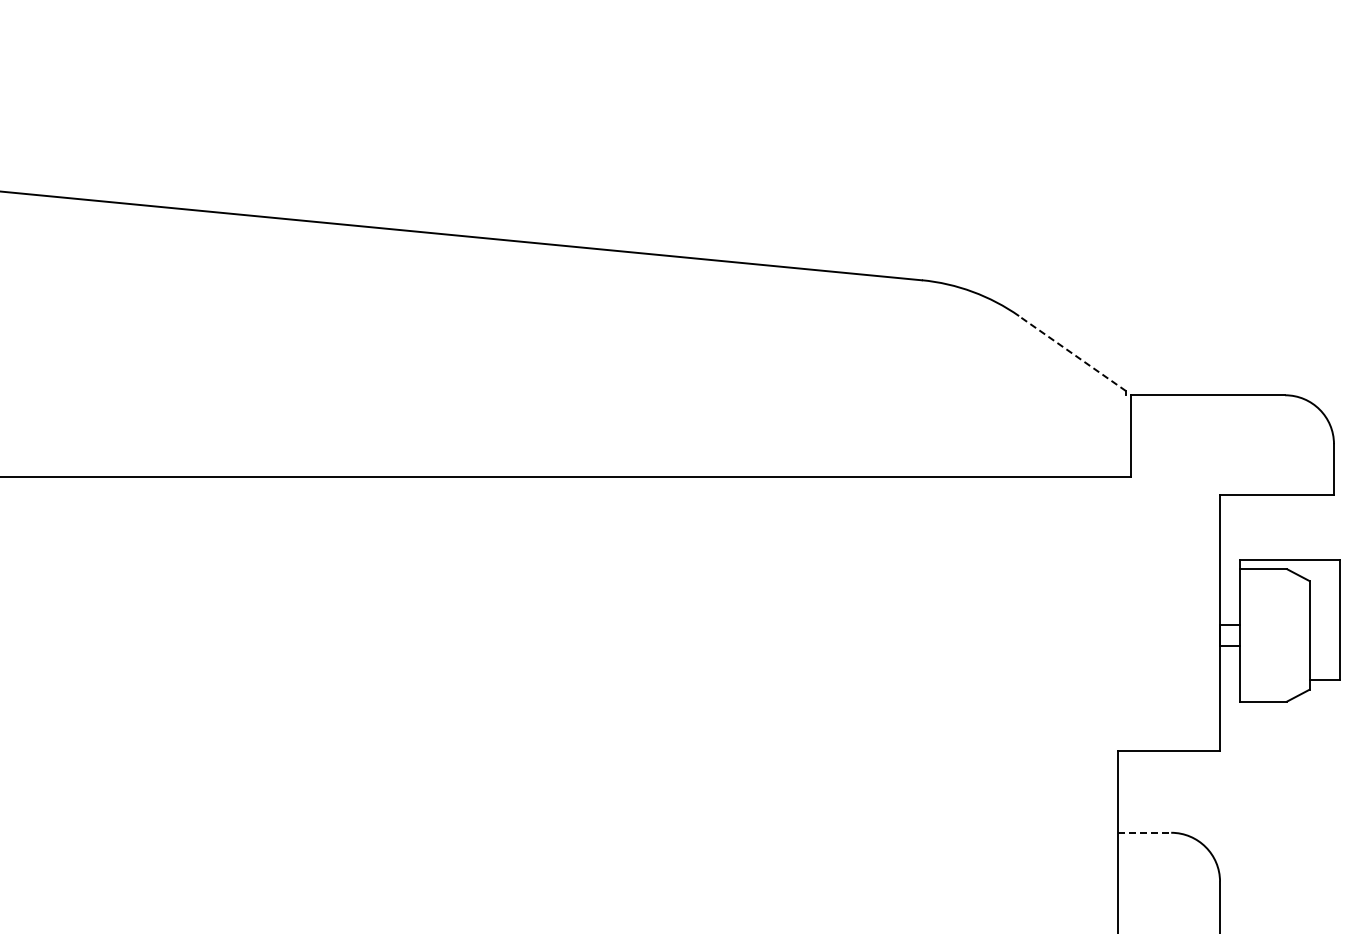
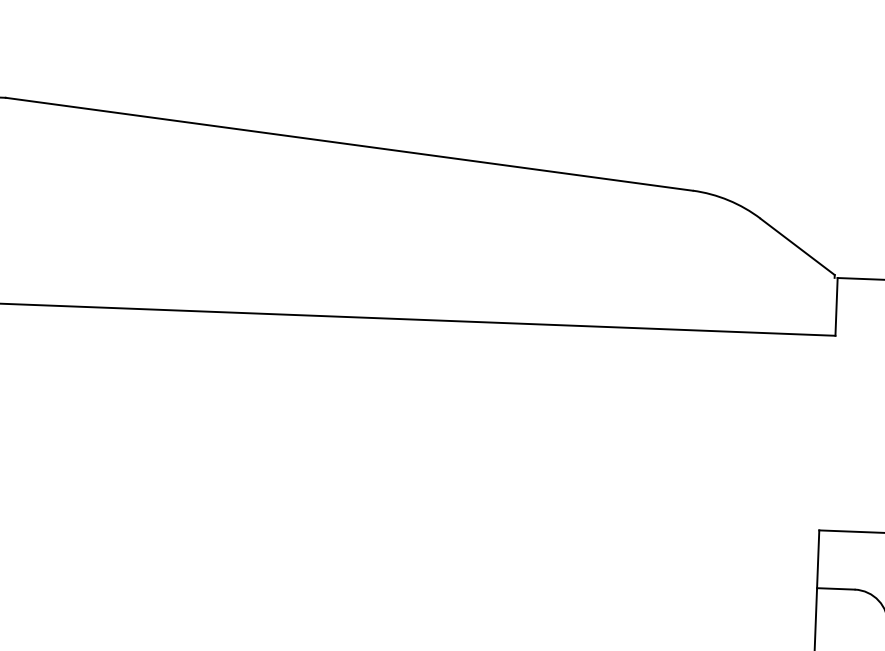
line: (1072, 353) -> (797, 246), dashed -> solid
line: (1145, 832) -> (836, 588), dashed -> solid

